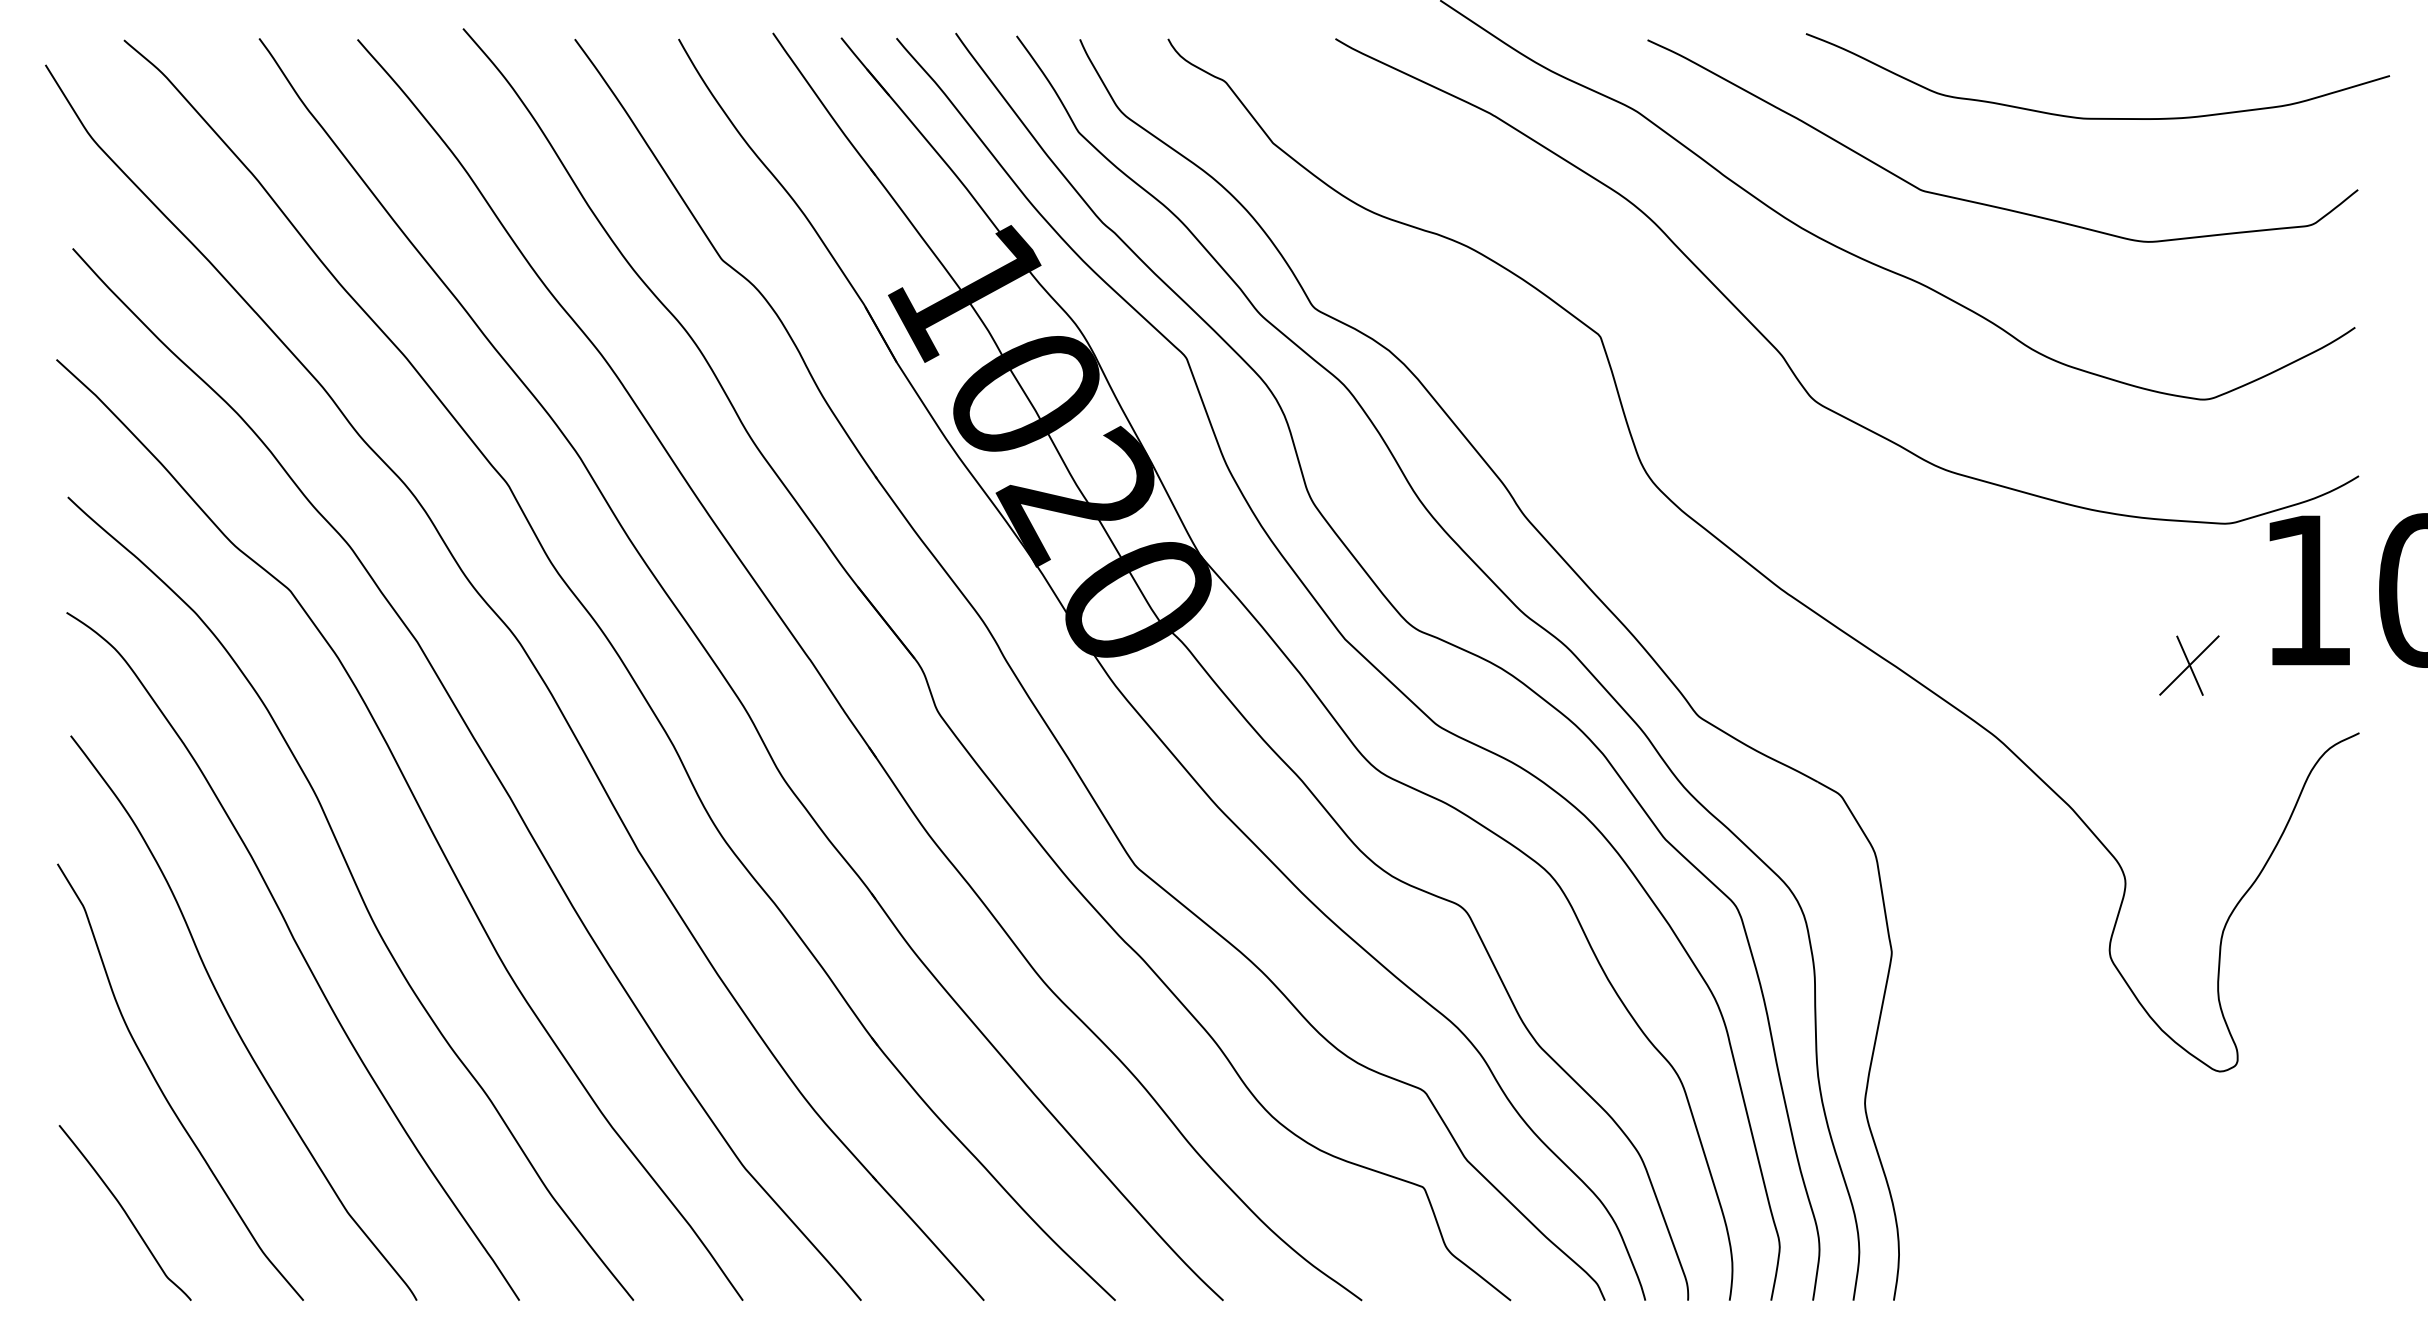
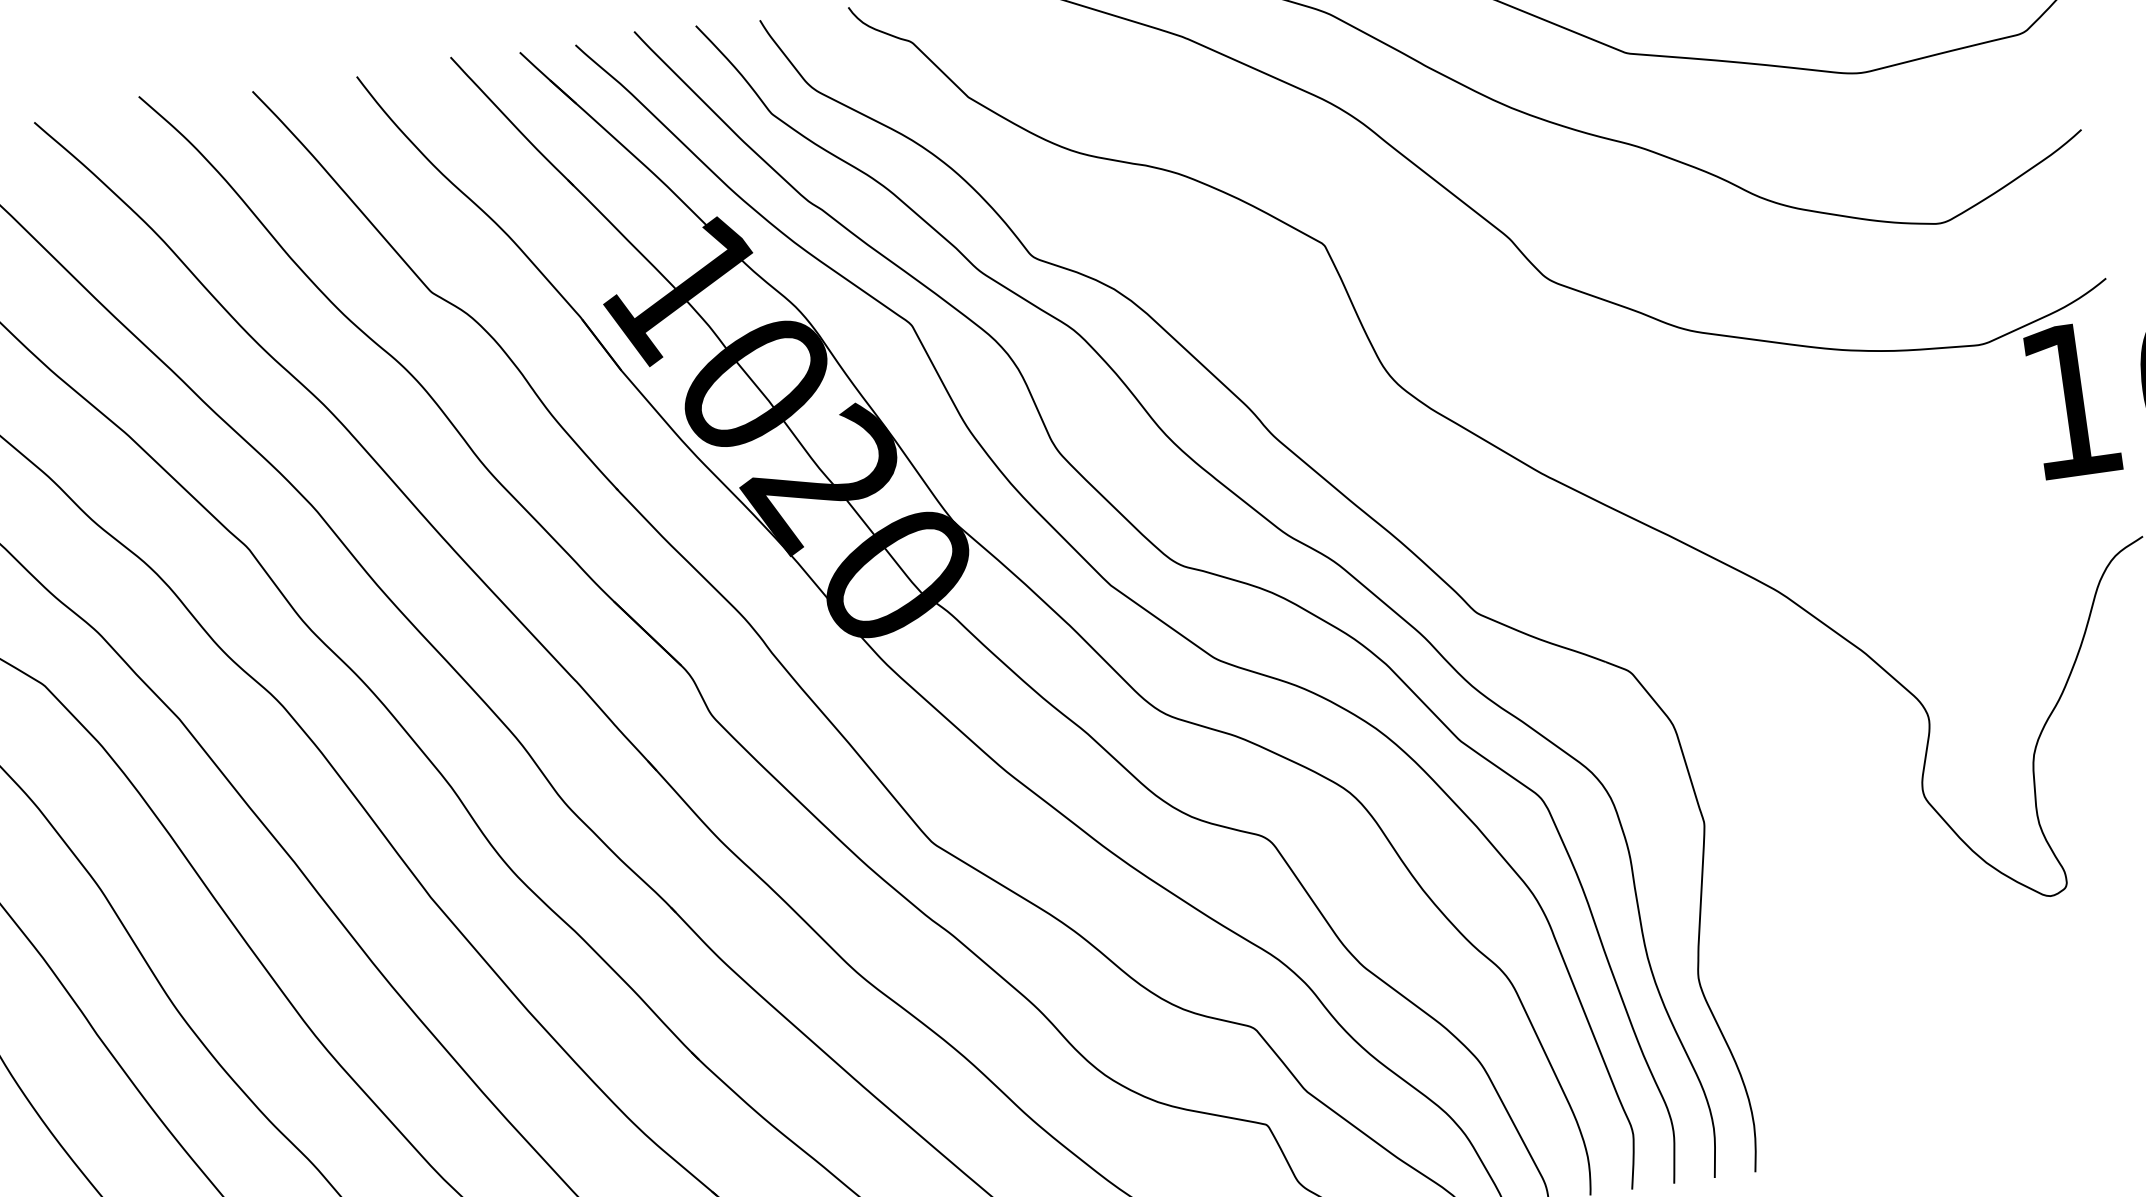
part: (2189, 665) -> (1962, 492), removed

